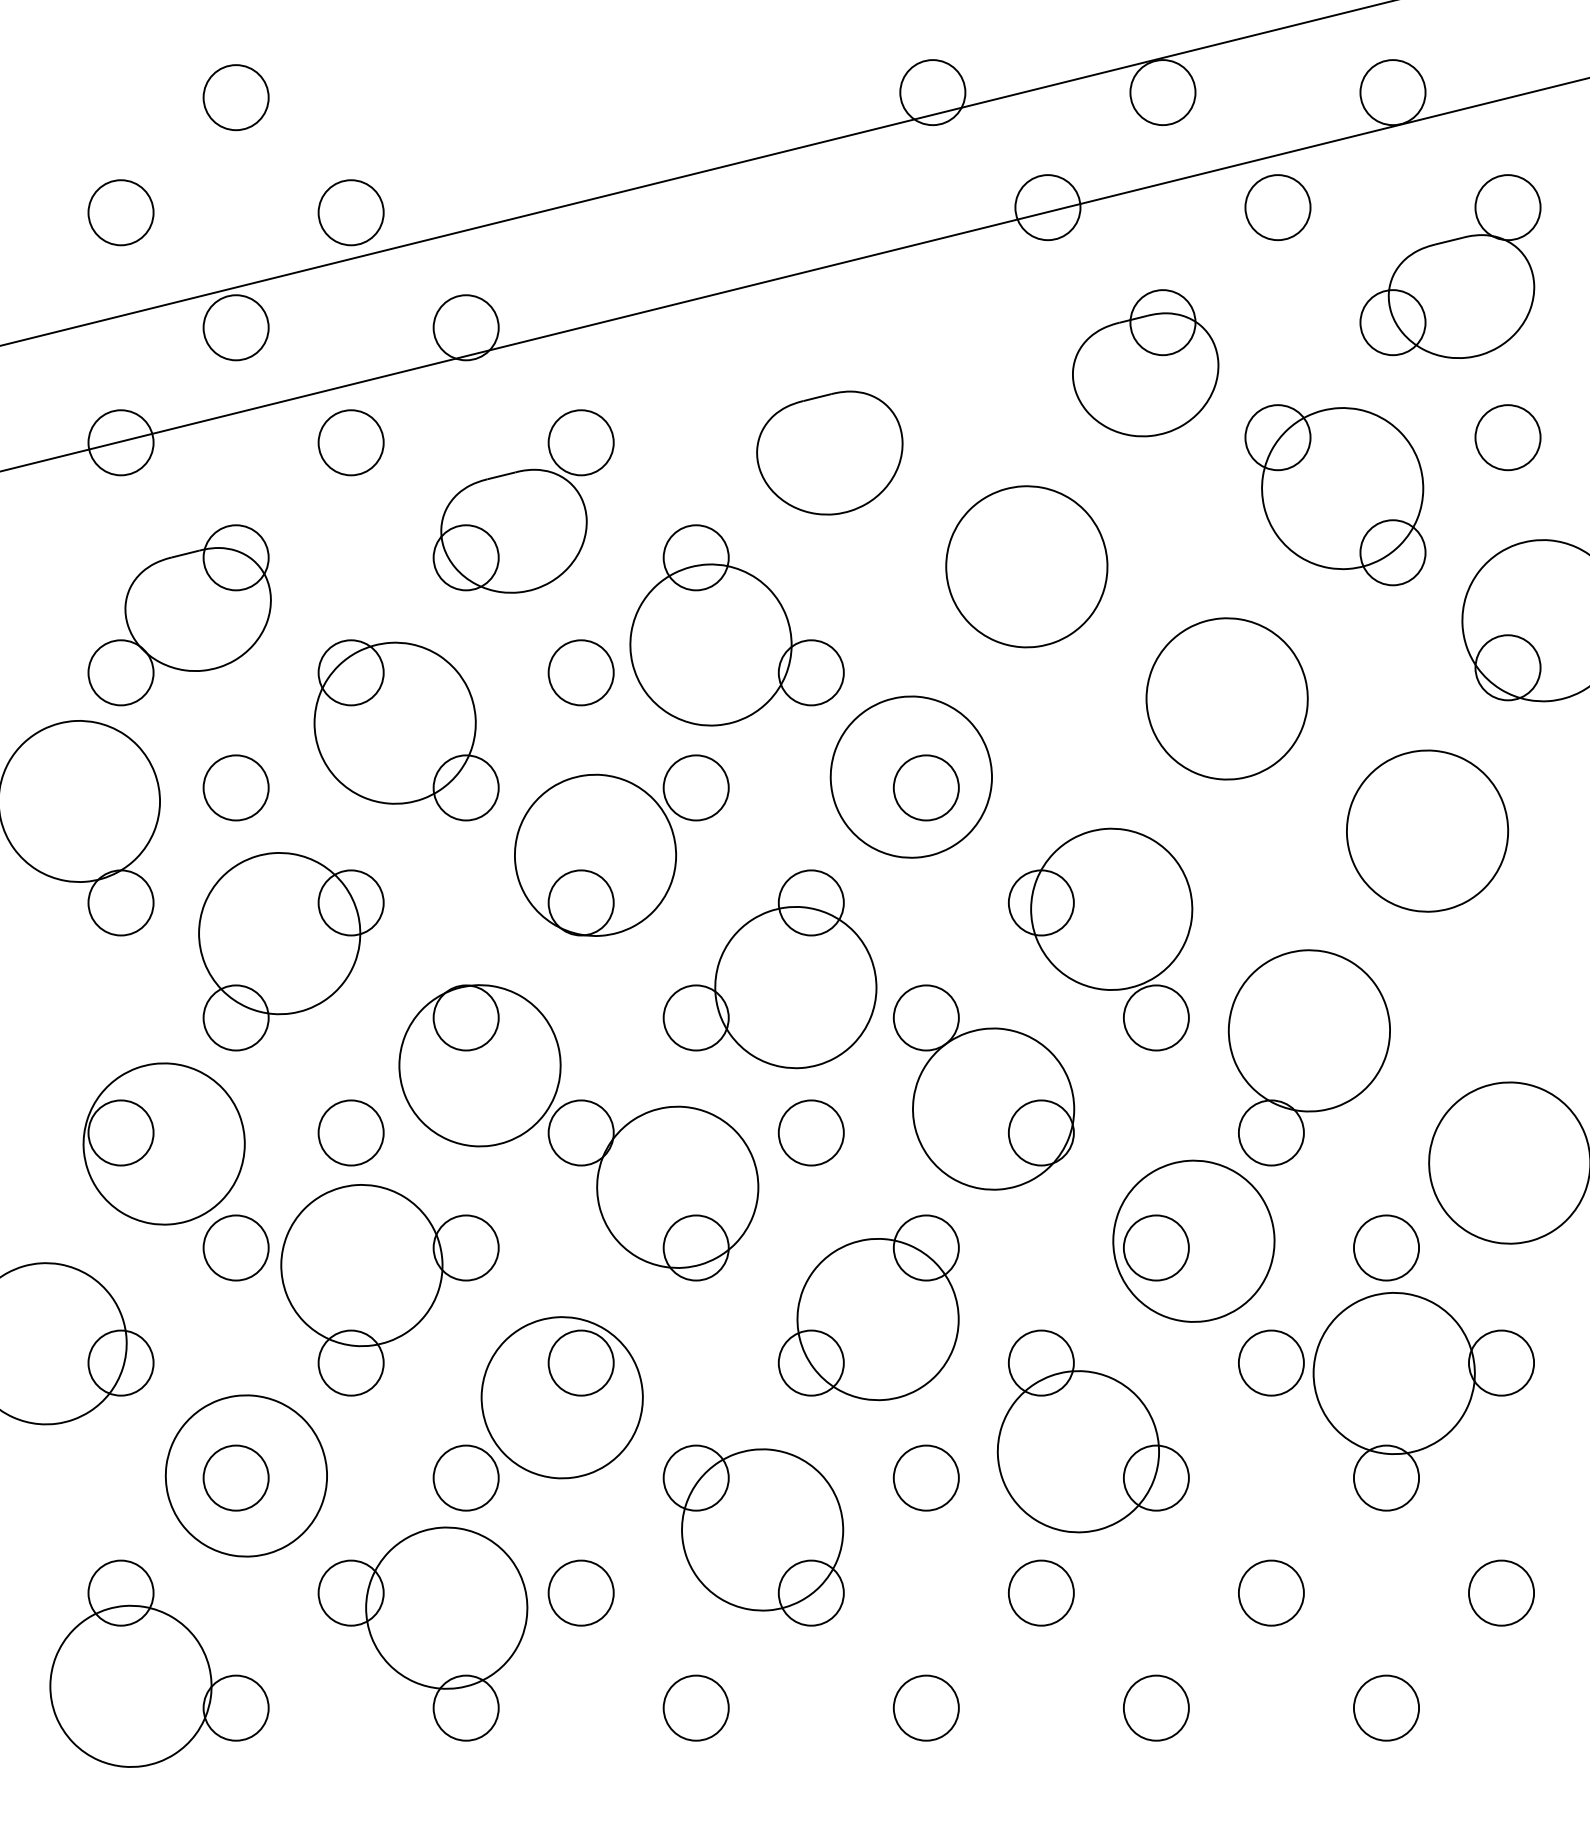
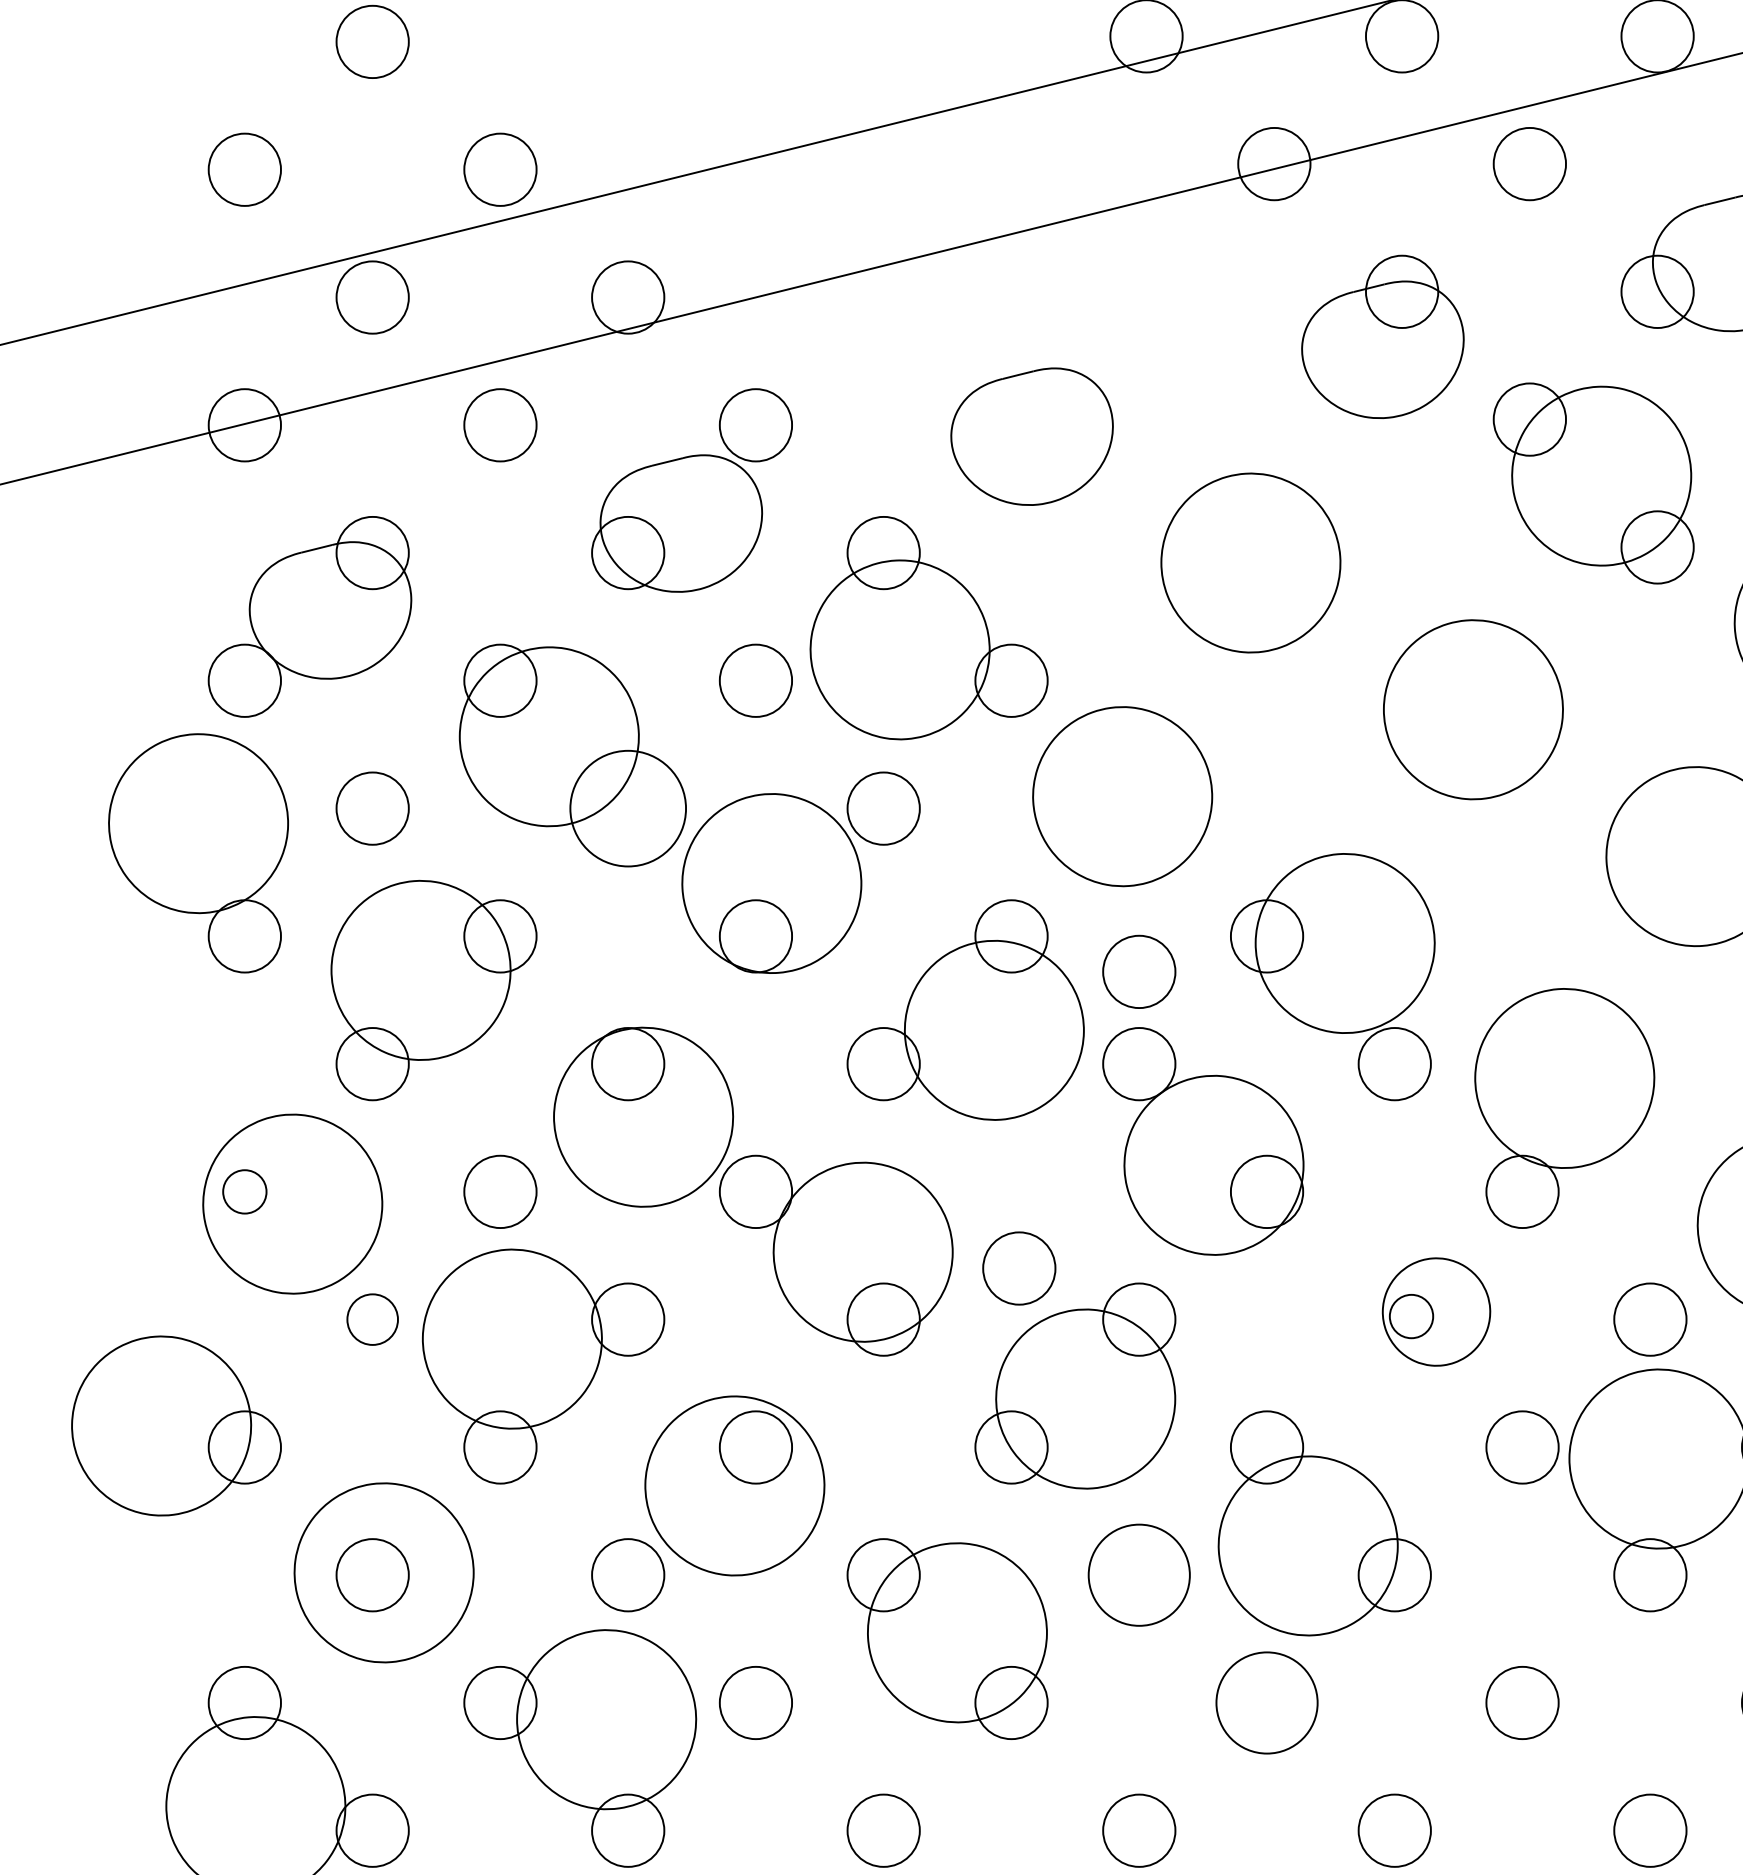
circle: (465, 787) -> (627, 808), size x1.6
circle: (925, 787) -> (1138, 971), moved
circle: (120, 1132) -> (244, 1191), size x0.6
circle: (810, 1132) -> (1018, 1267), moved
part: (1193, 1240) -> (1436, 1311), size x0.6
circle: (235, 1247) -> (371, 1319), size x0.7
circle: (925, 1477) -> (1138, 1574), size x1.4
circle: (1040, 1592) -> (1266, 1702), size x1.4

